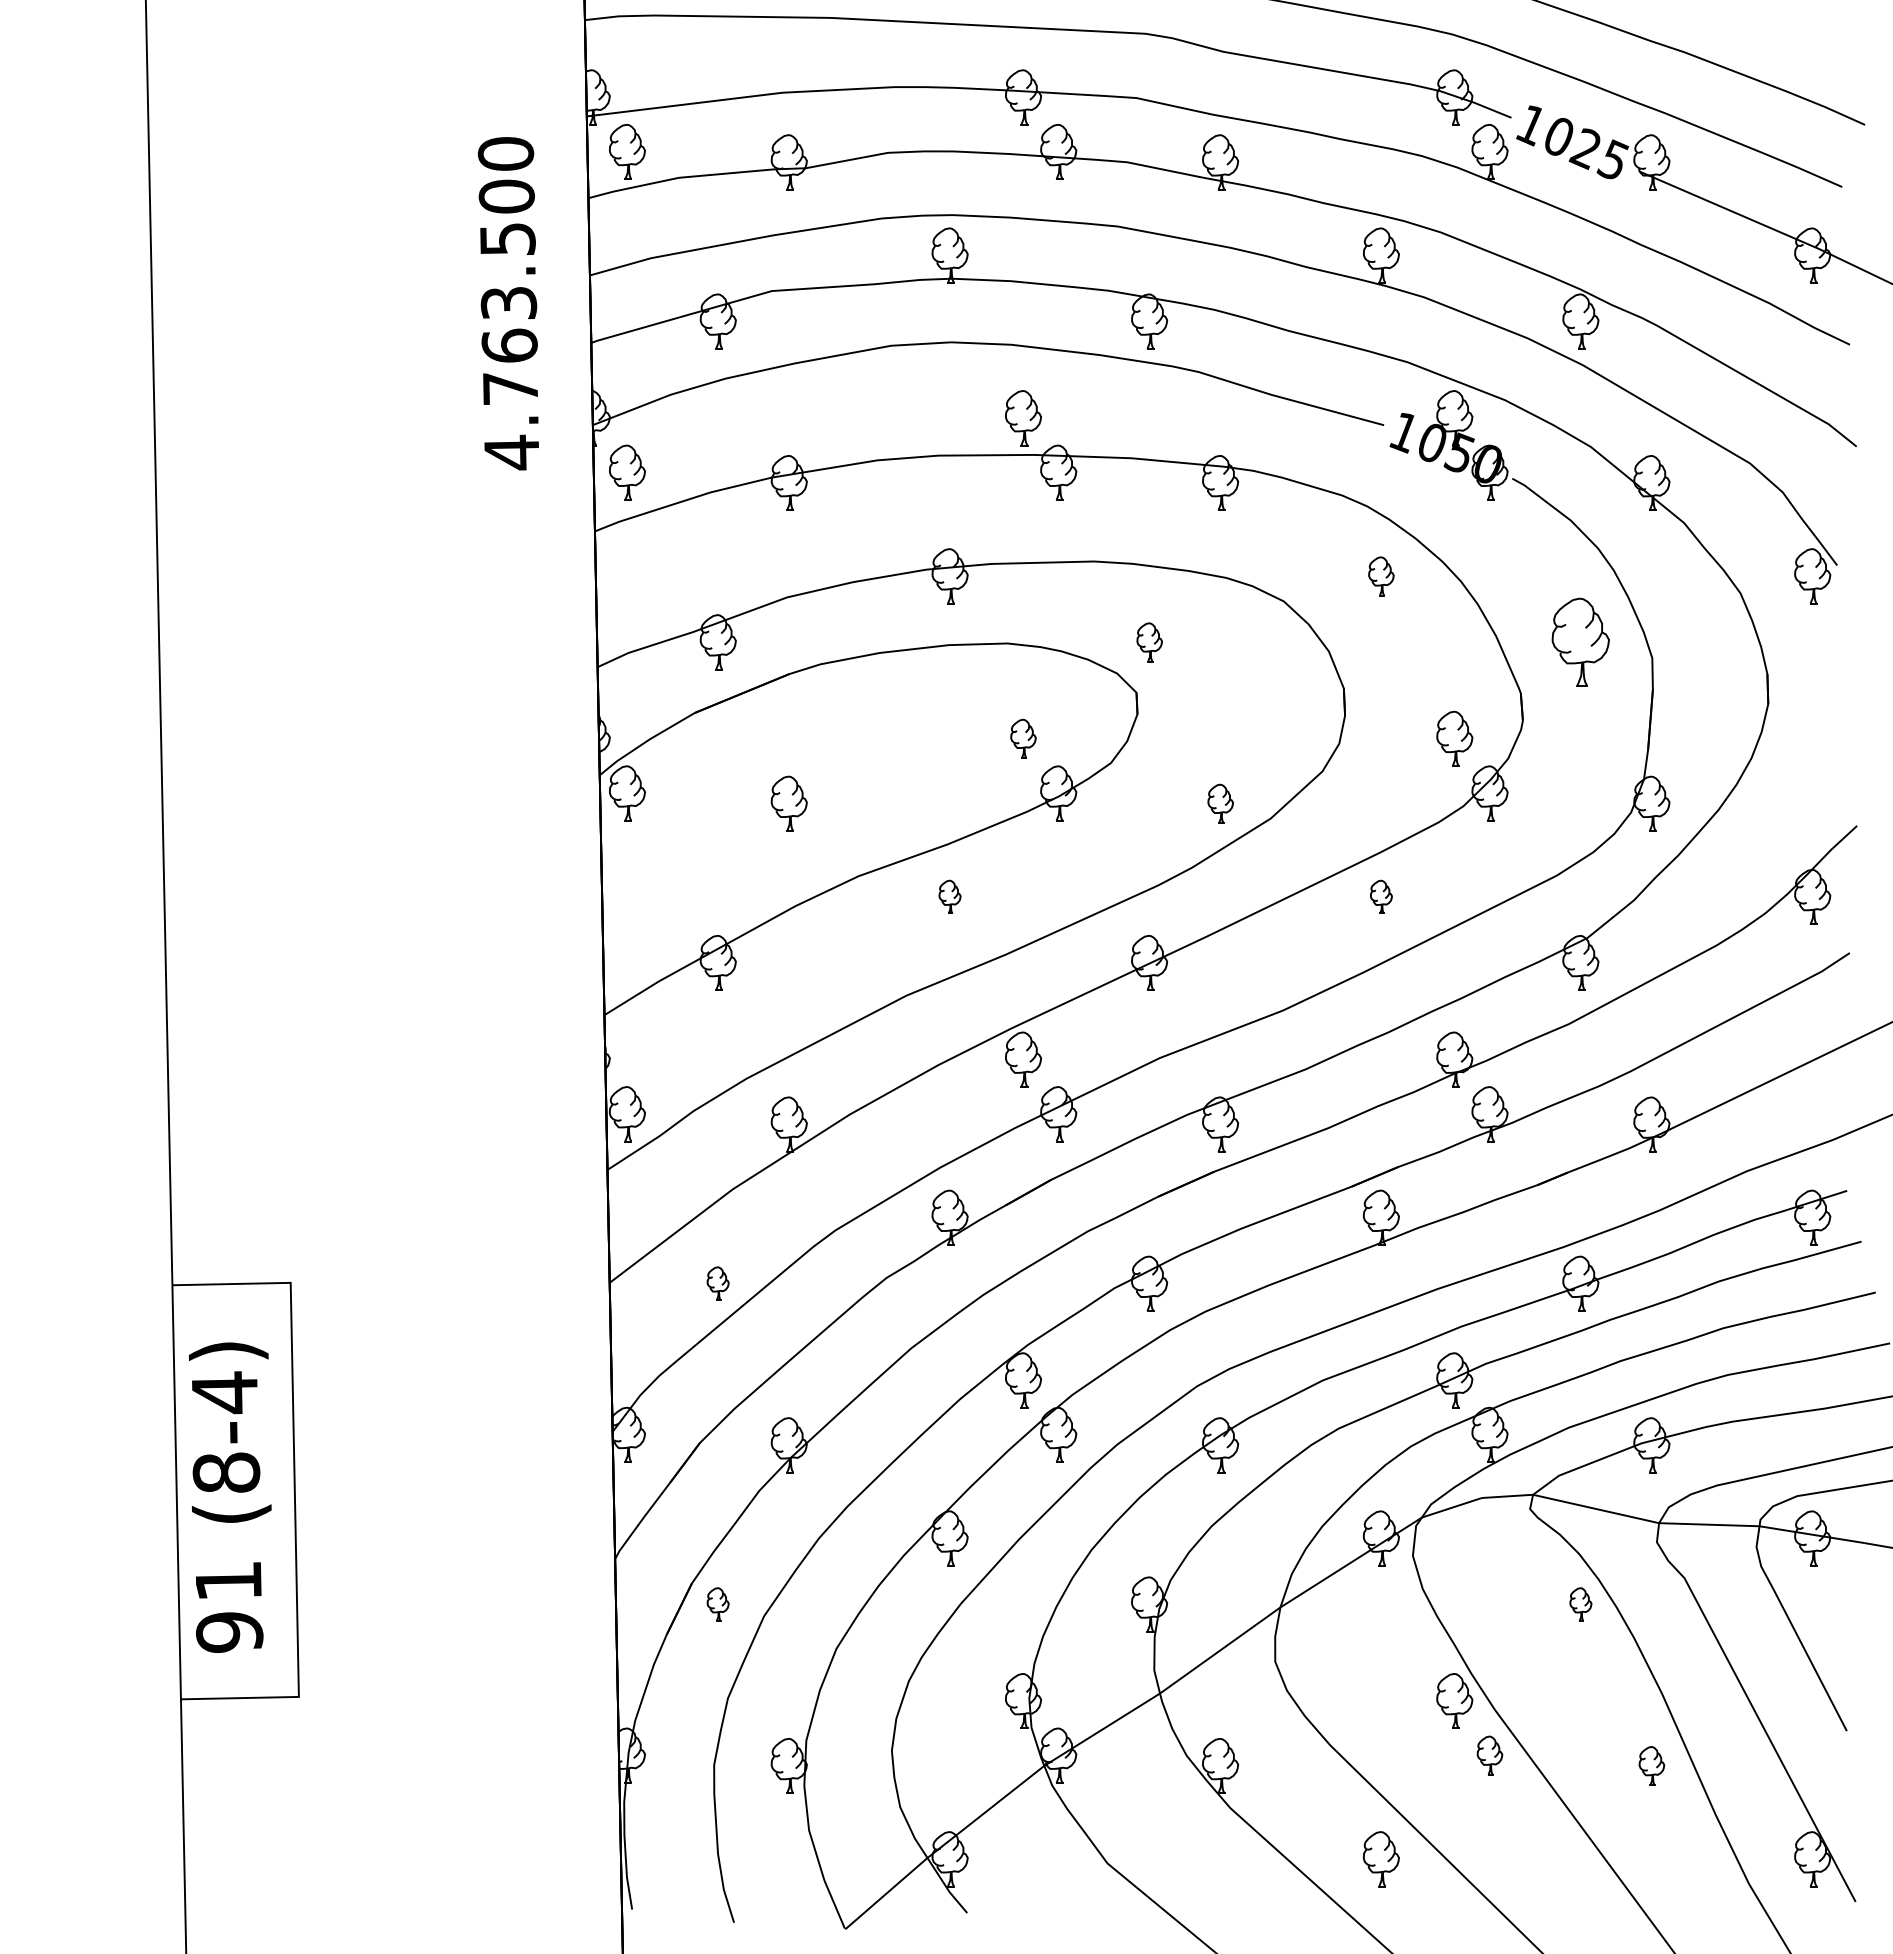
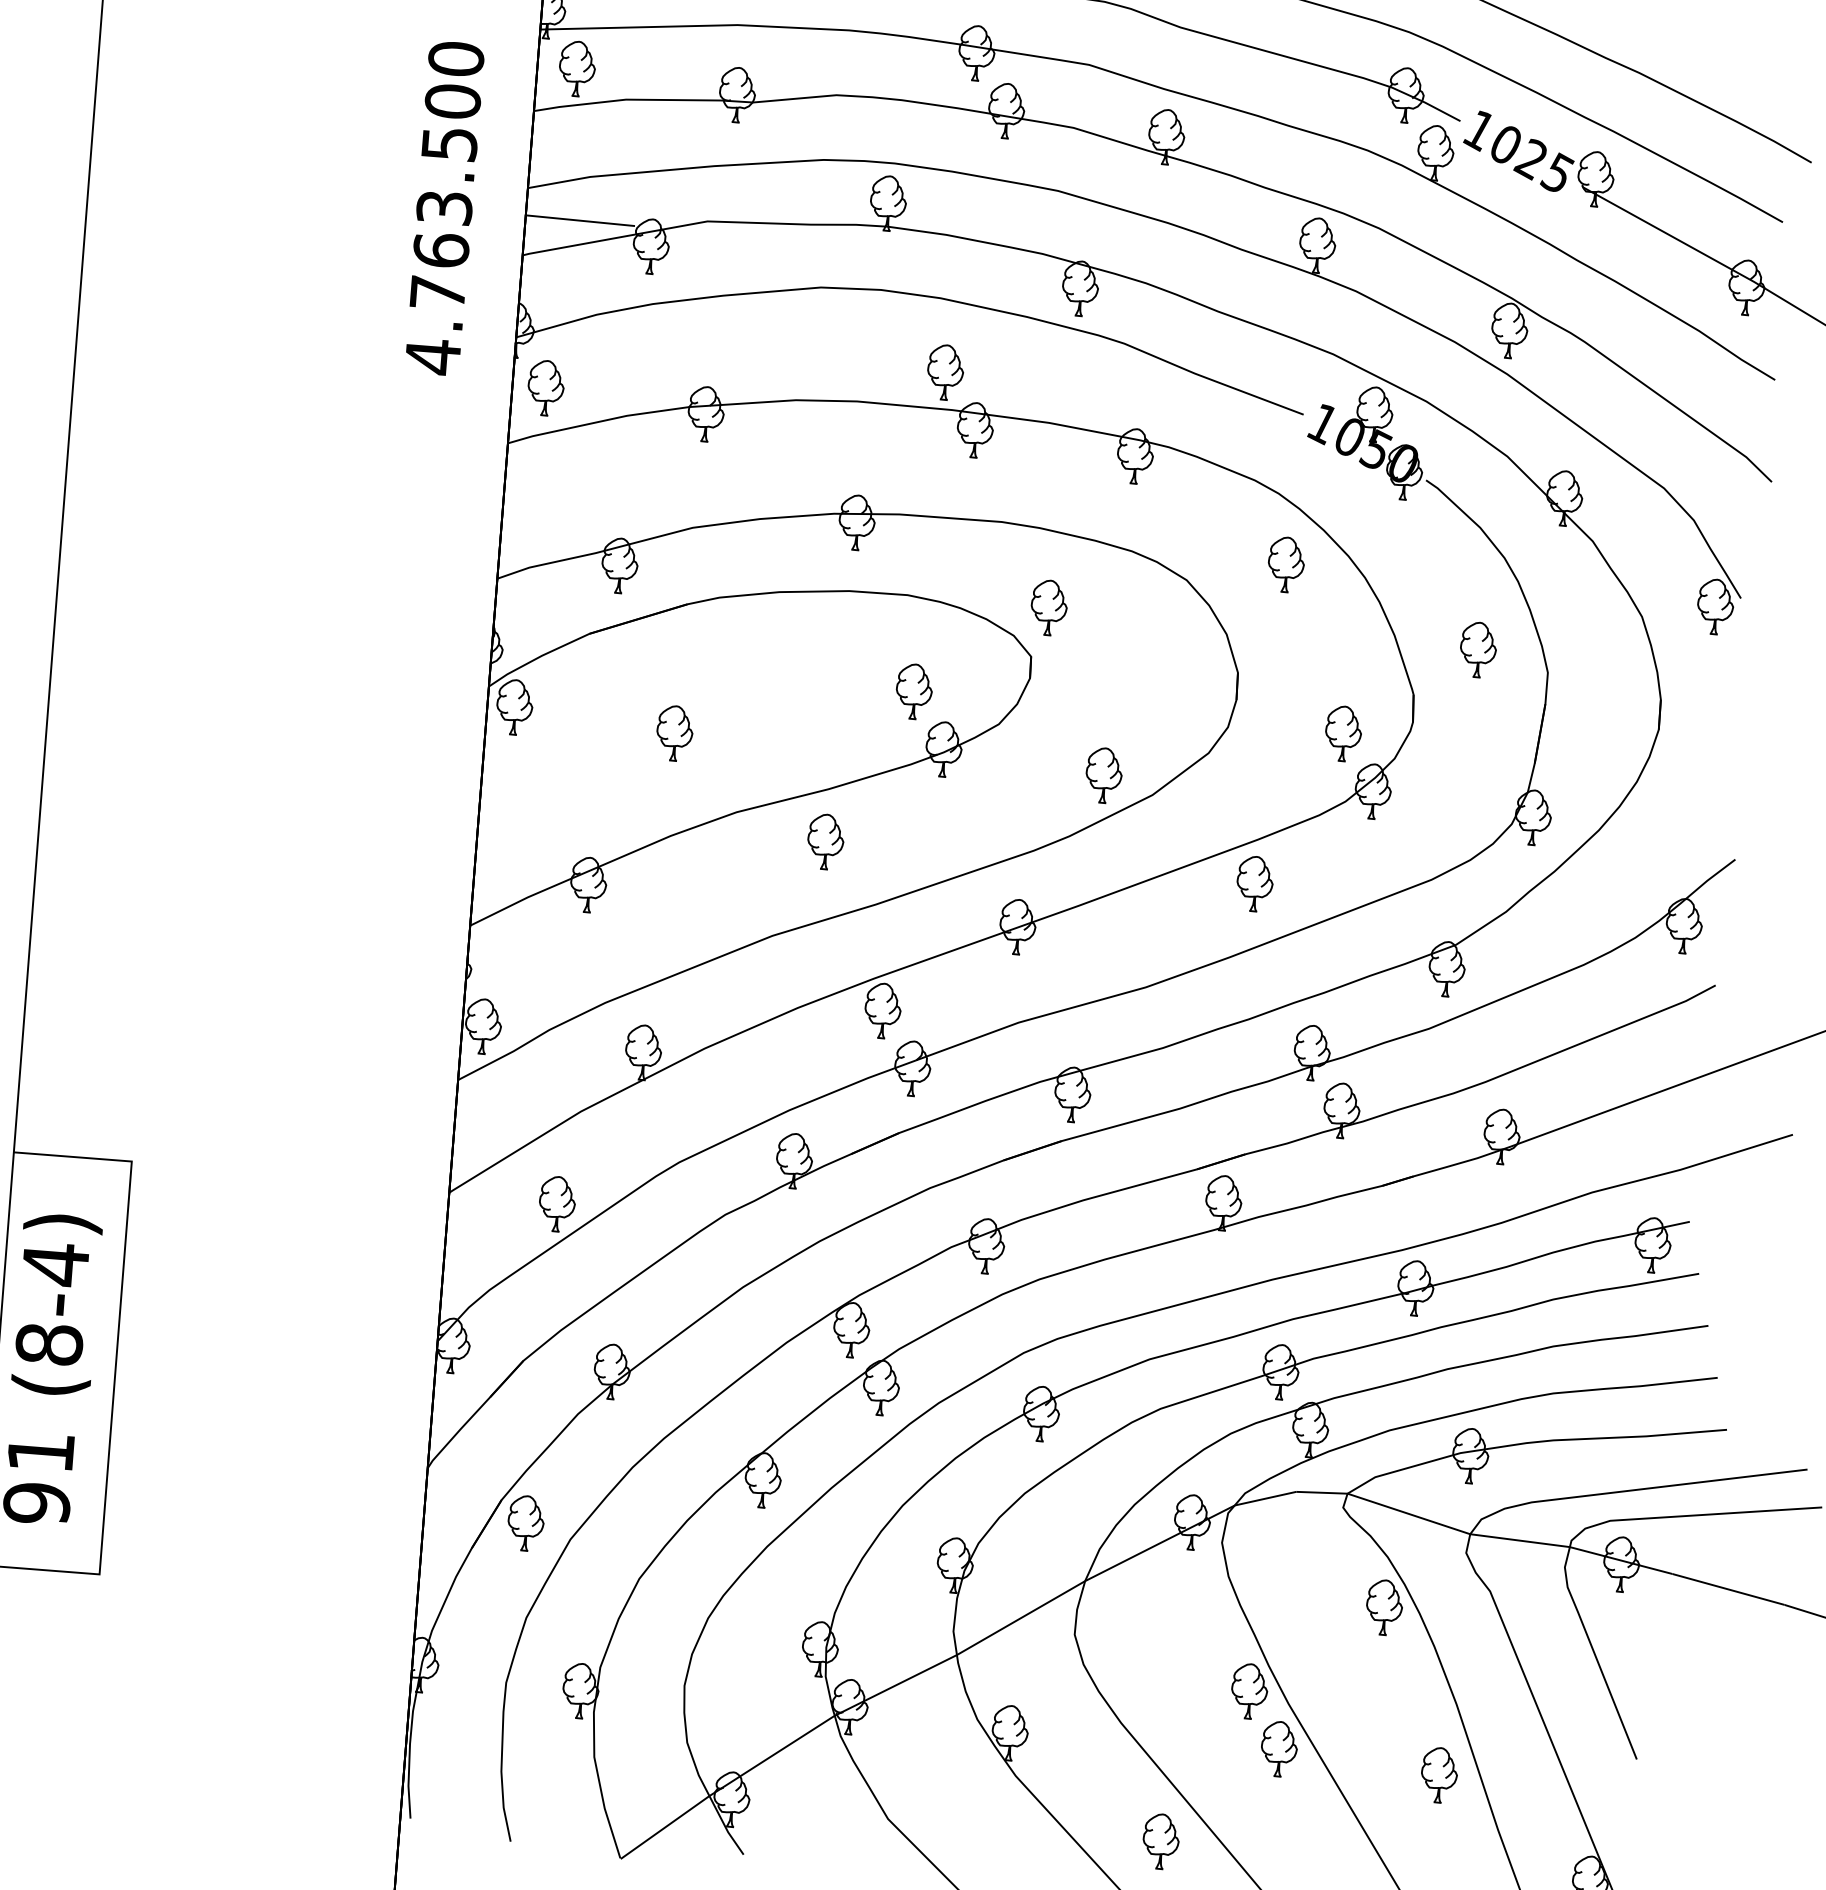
line: (644, 302) -> (579, 220), added
part: (1381, 576) -> (1286, 564), size x1.43
part: (1149, 642) -> (1049, 608), size x1.43
part: (1580, 642) -> (1477, 650), size x0.62
part: (1023, 738) -> (914, 691), size x1.43
part: (1220, 803) -> (1103, 775), size x1.43
part: (949, 896) -> (825, 841), size x1.67
part: (1381, 896) -> (1255, 883), size x1.67
part: (717, 1283) -> (556, 1203), size x1.67
part: (717, 1604) -> (525, 1523), size x1.67
part: (1580, 1604) -> (1384, 1607), size x1.67
part: (1489, 1755) -> (1278, 1748), size x1.43
part: (1651, 1765) -> (1439, 1774), size x1.43

